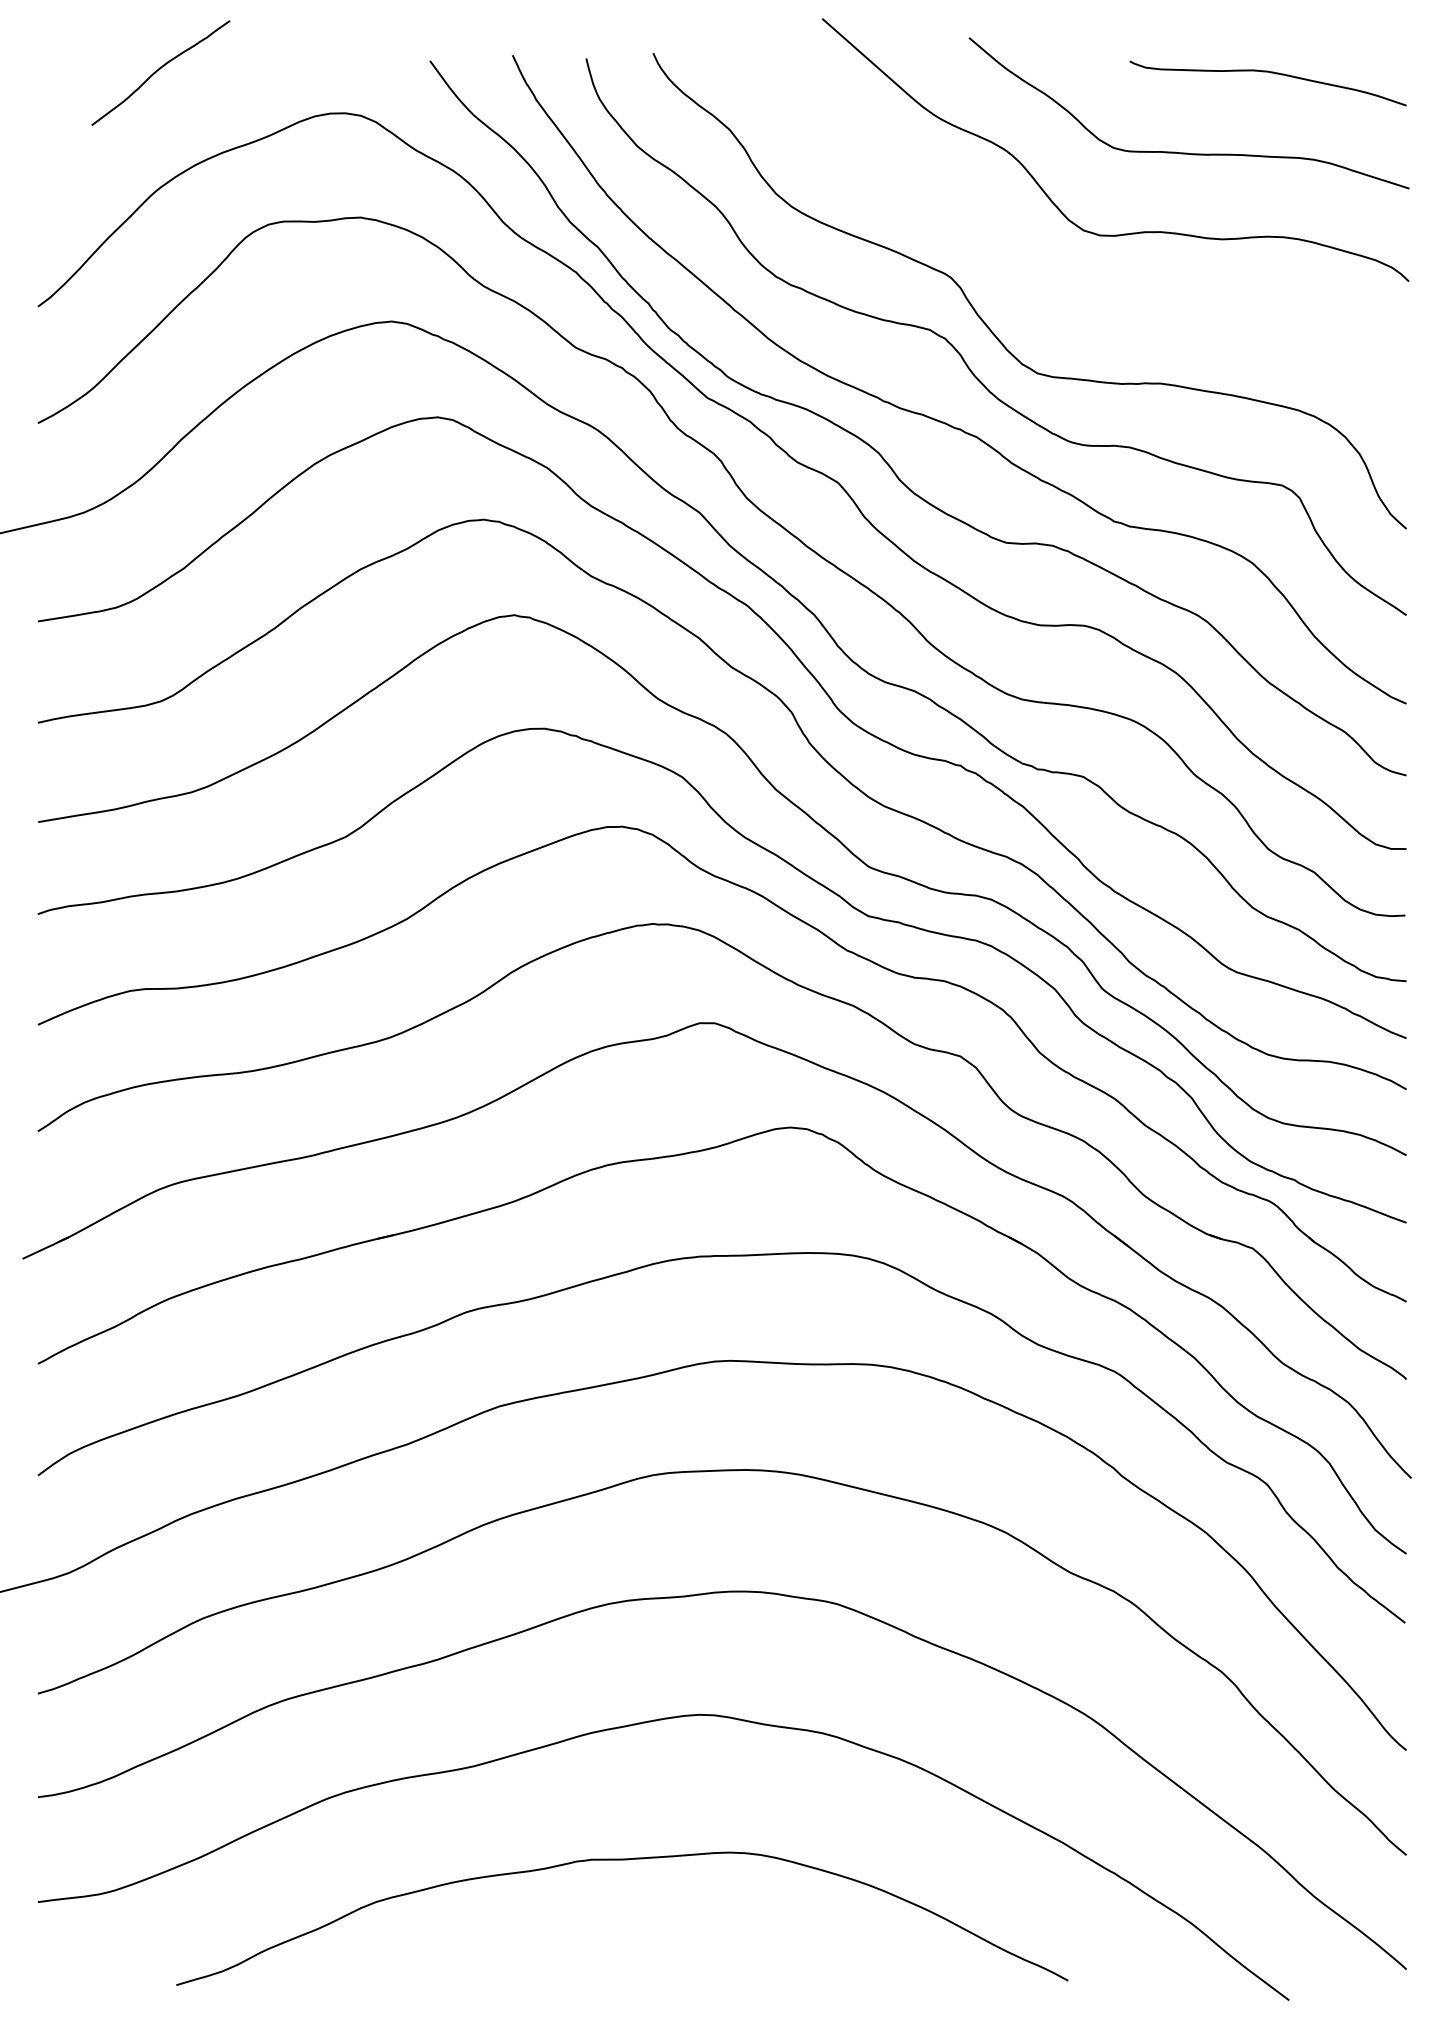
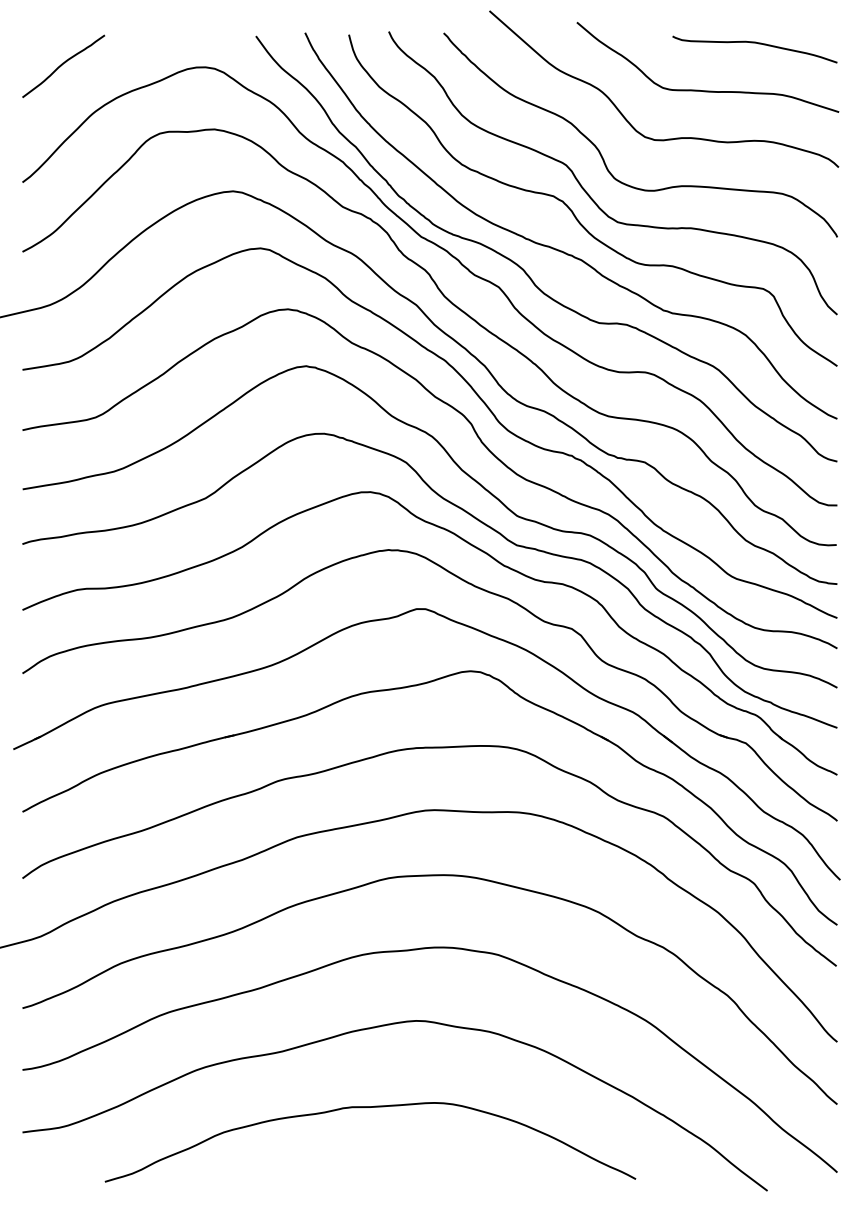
curve: (160, 69) -> (63, 64), moved
curve: (1010, 258) -> (601, 153), added

